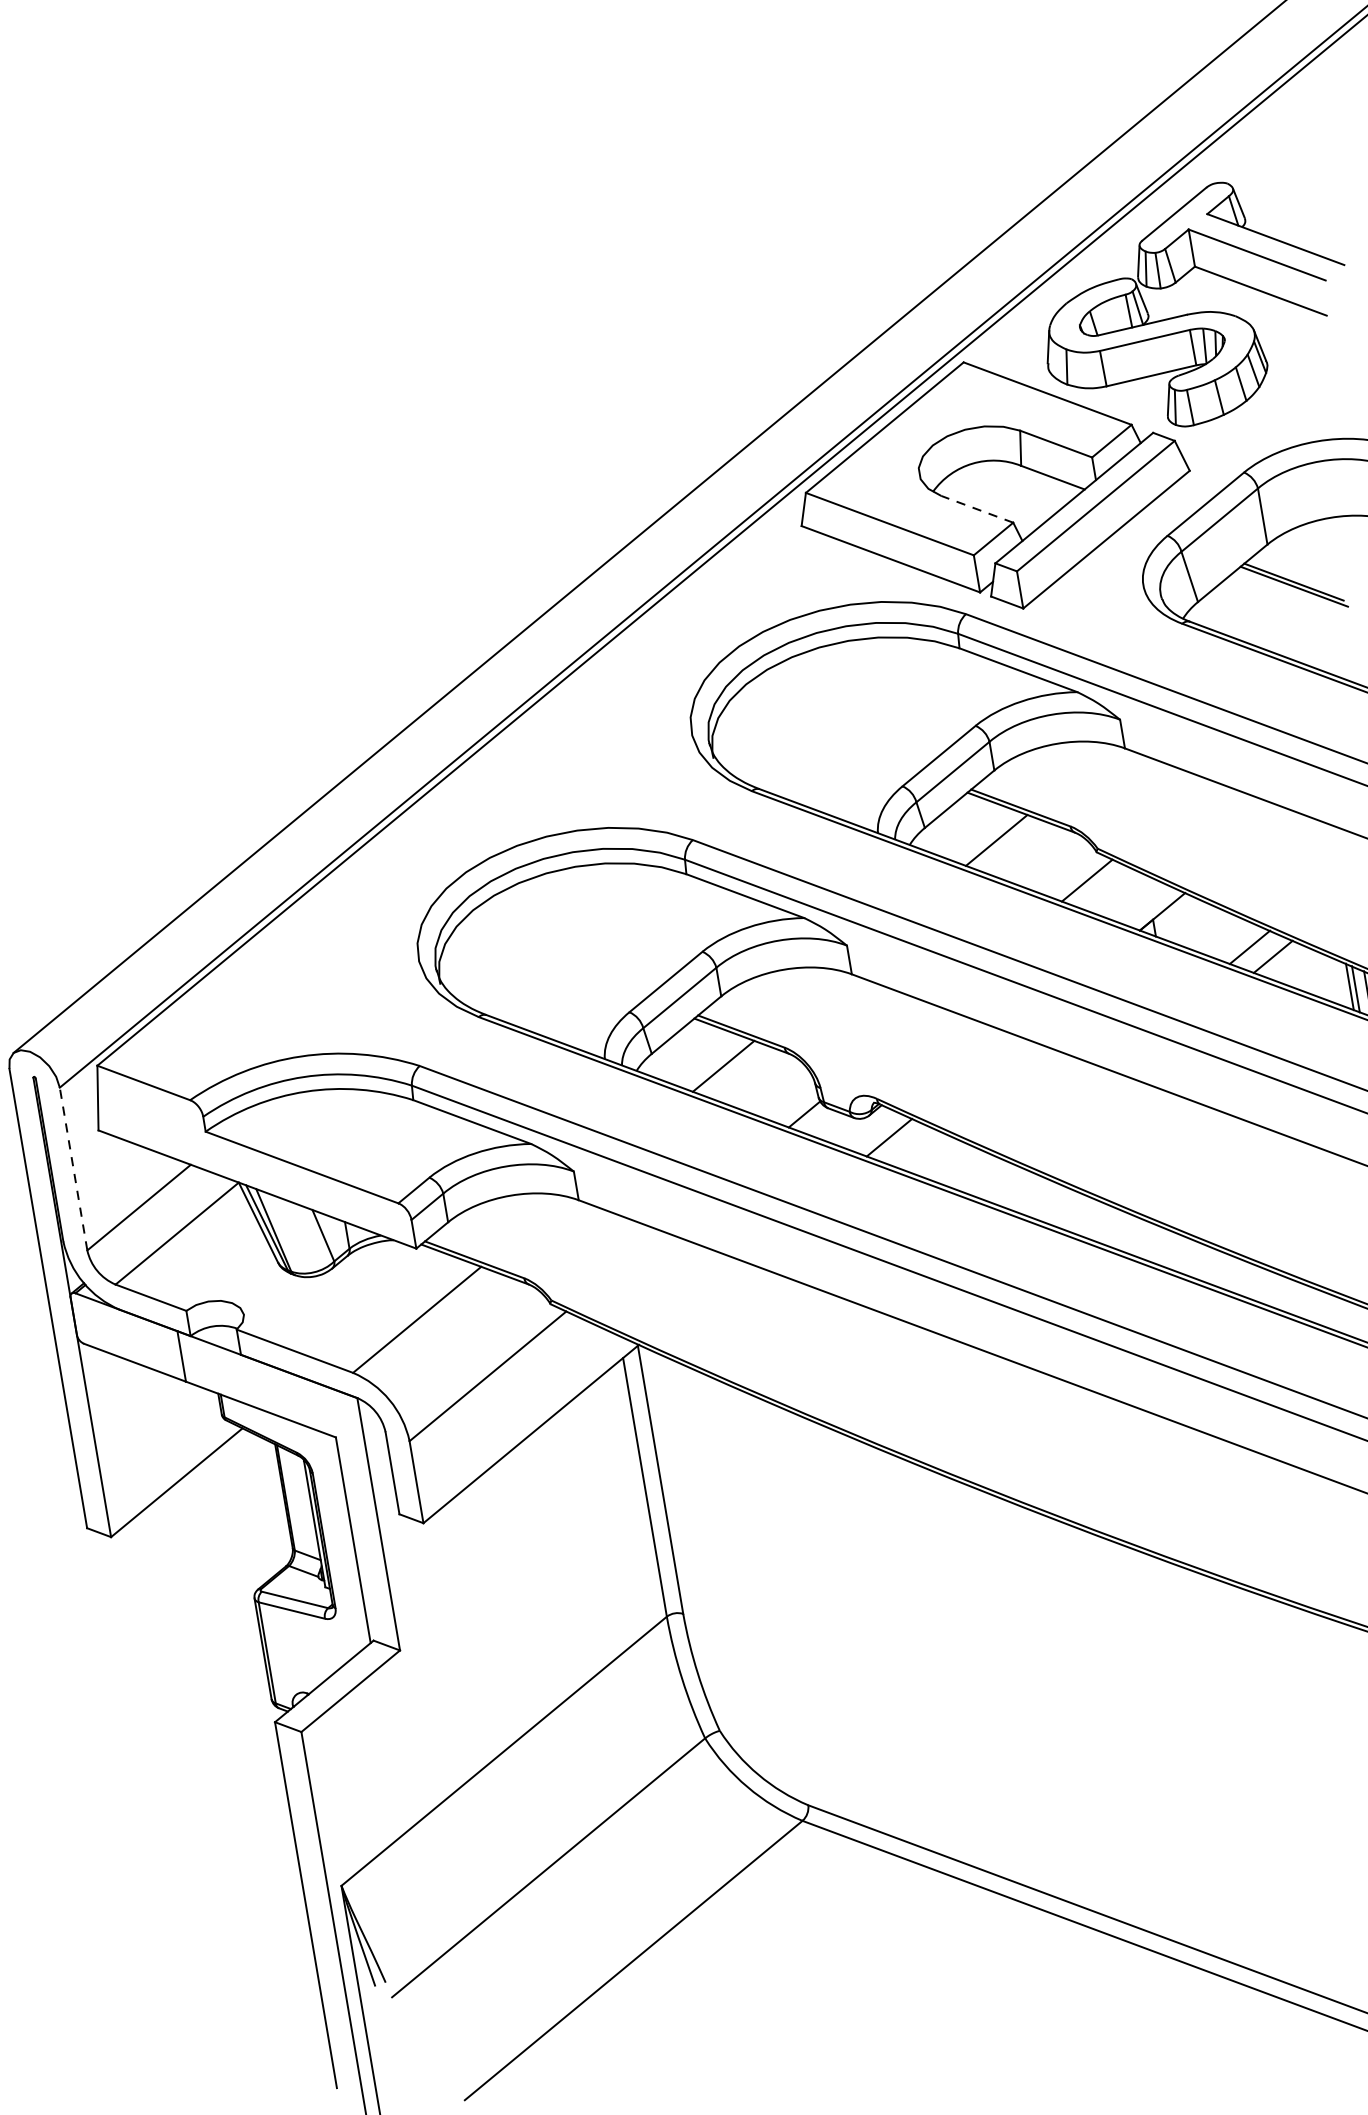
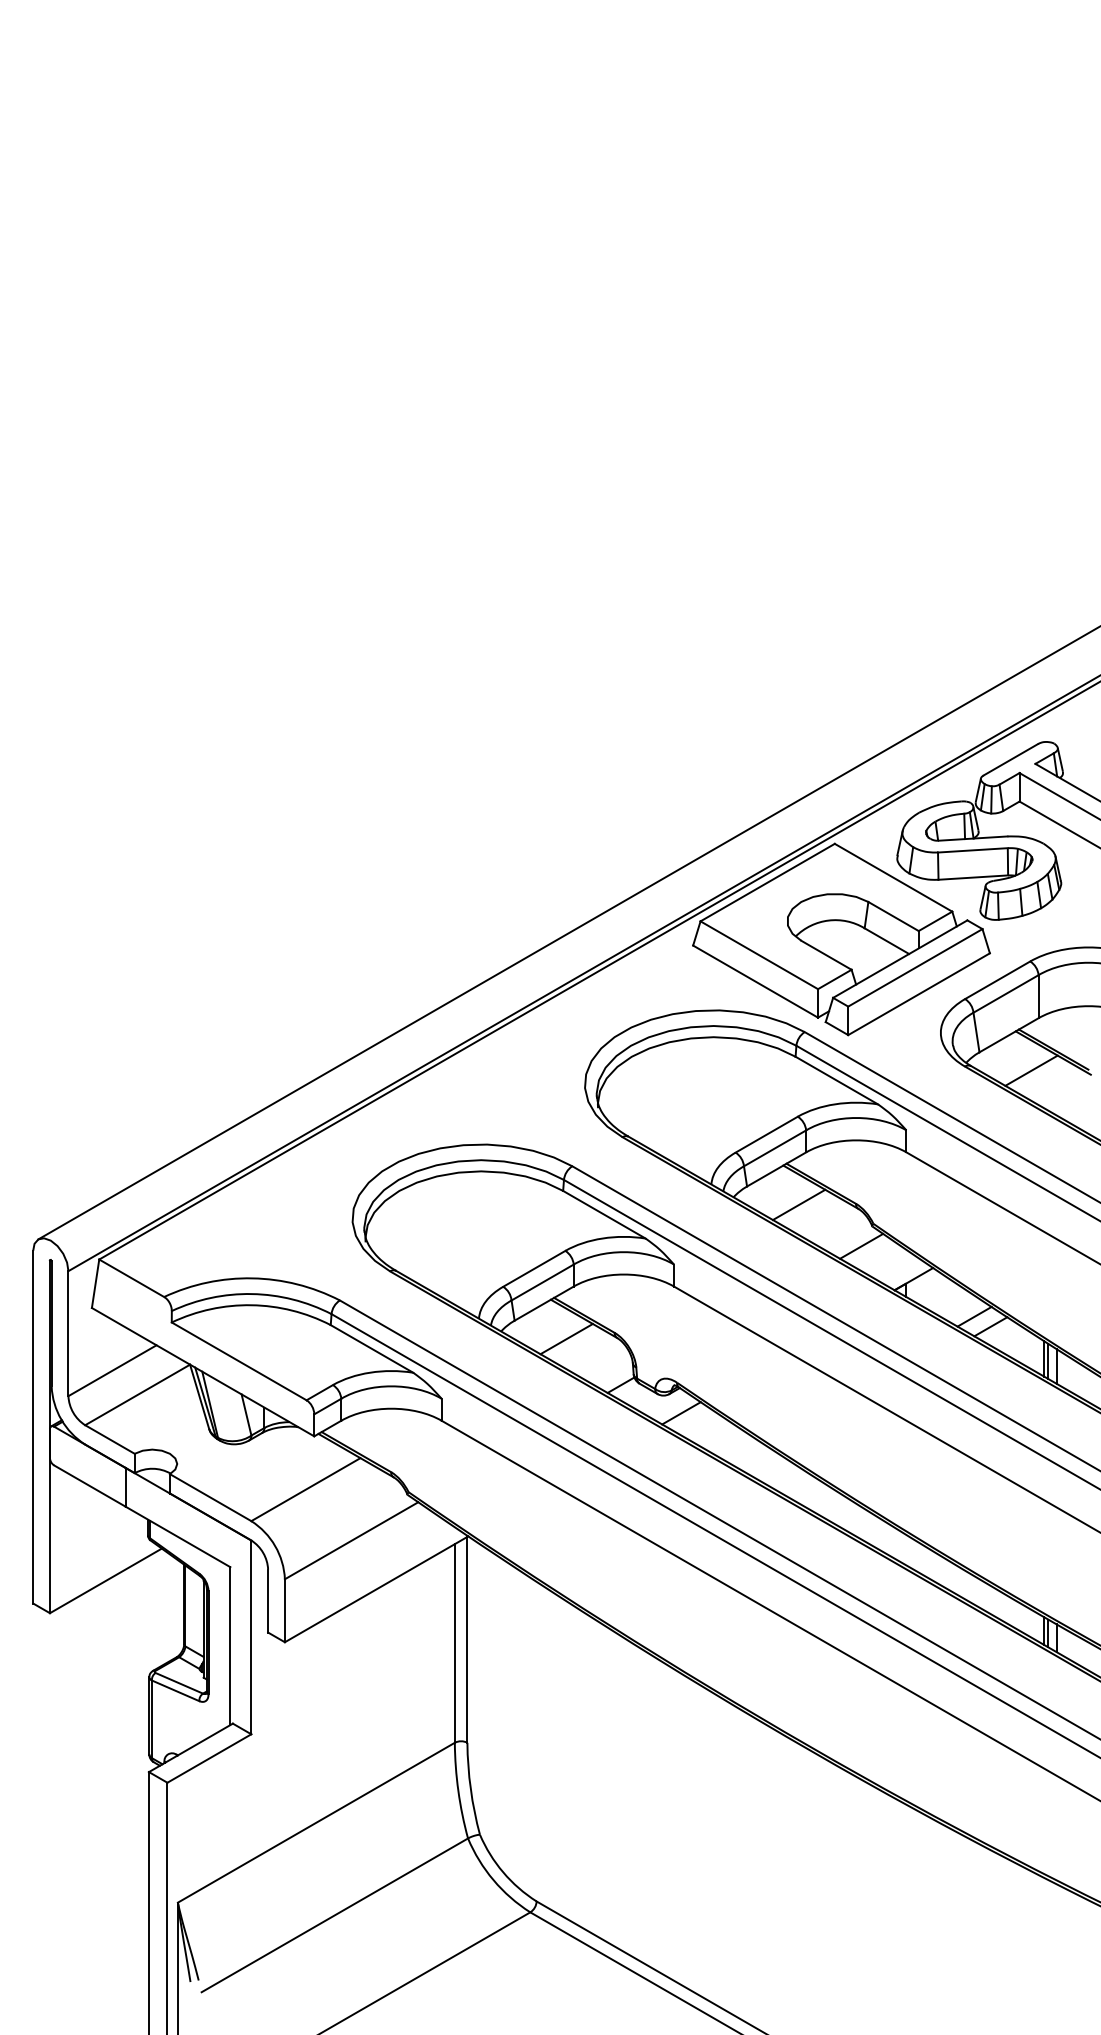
line: (977, 509) -> (826, 955), dashed -> solid
line: (1269, 614) -> (1031, 1070), added
line: (73, 1168) -> (68, 1333), dashed -> solid

